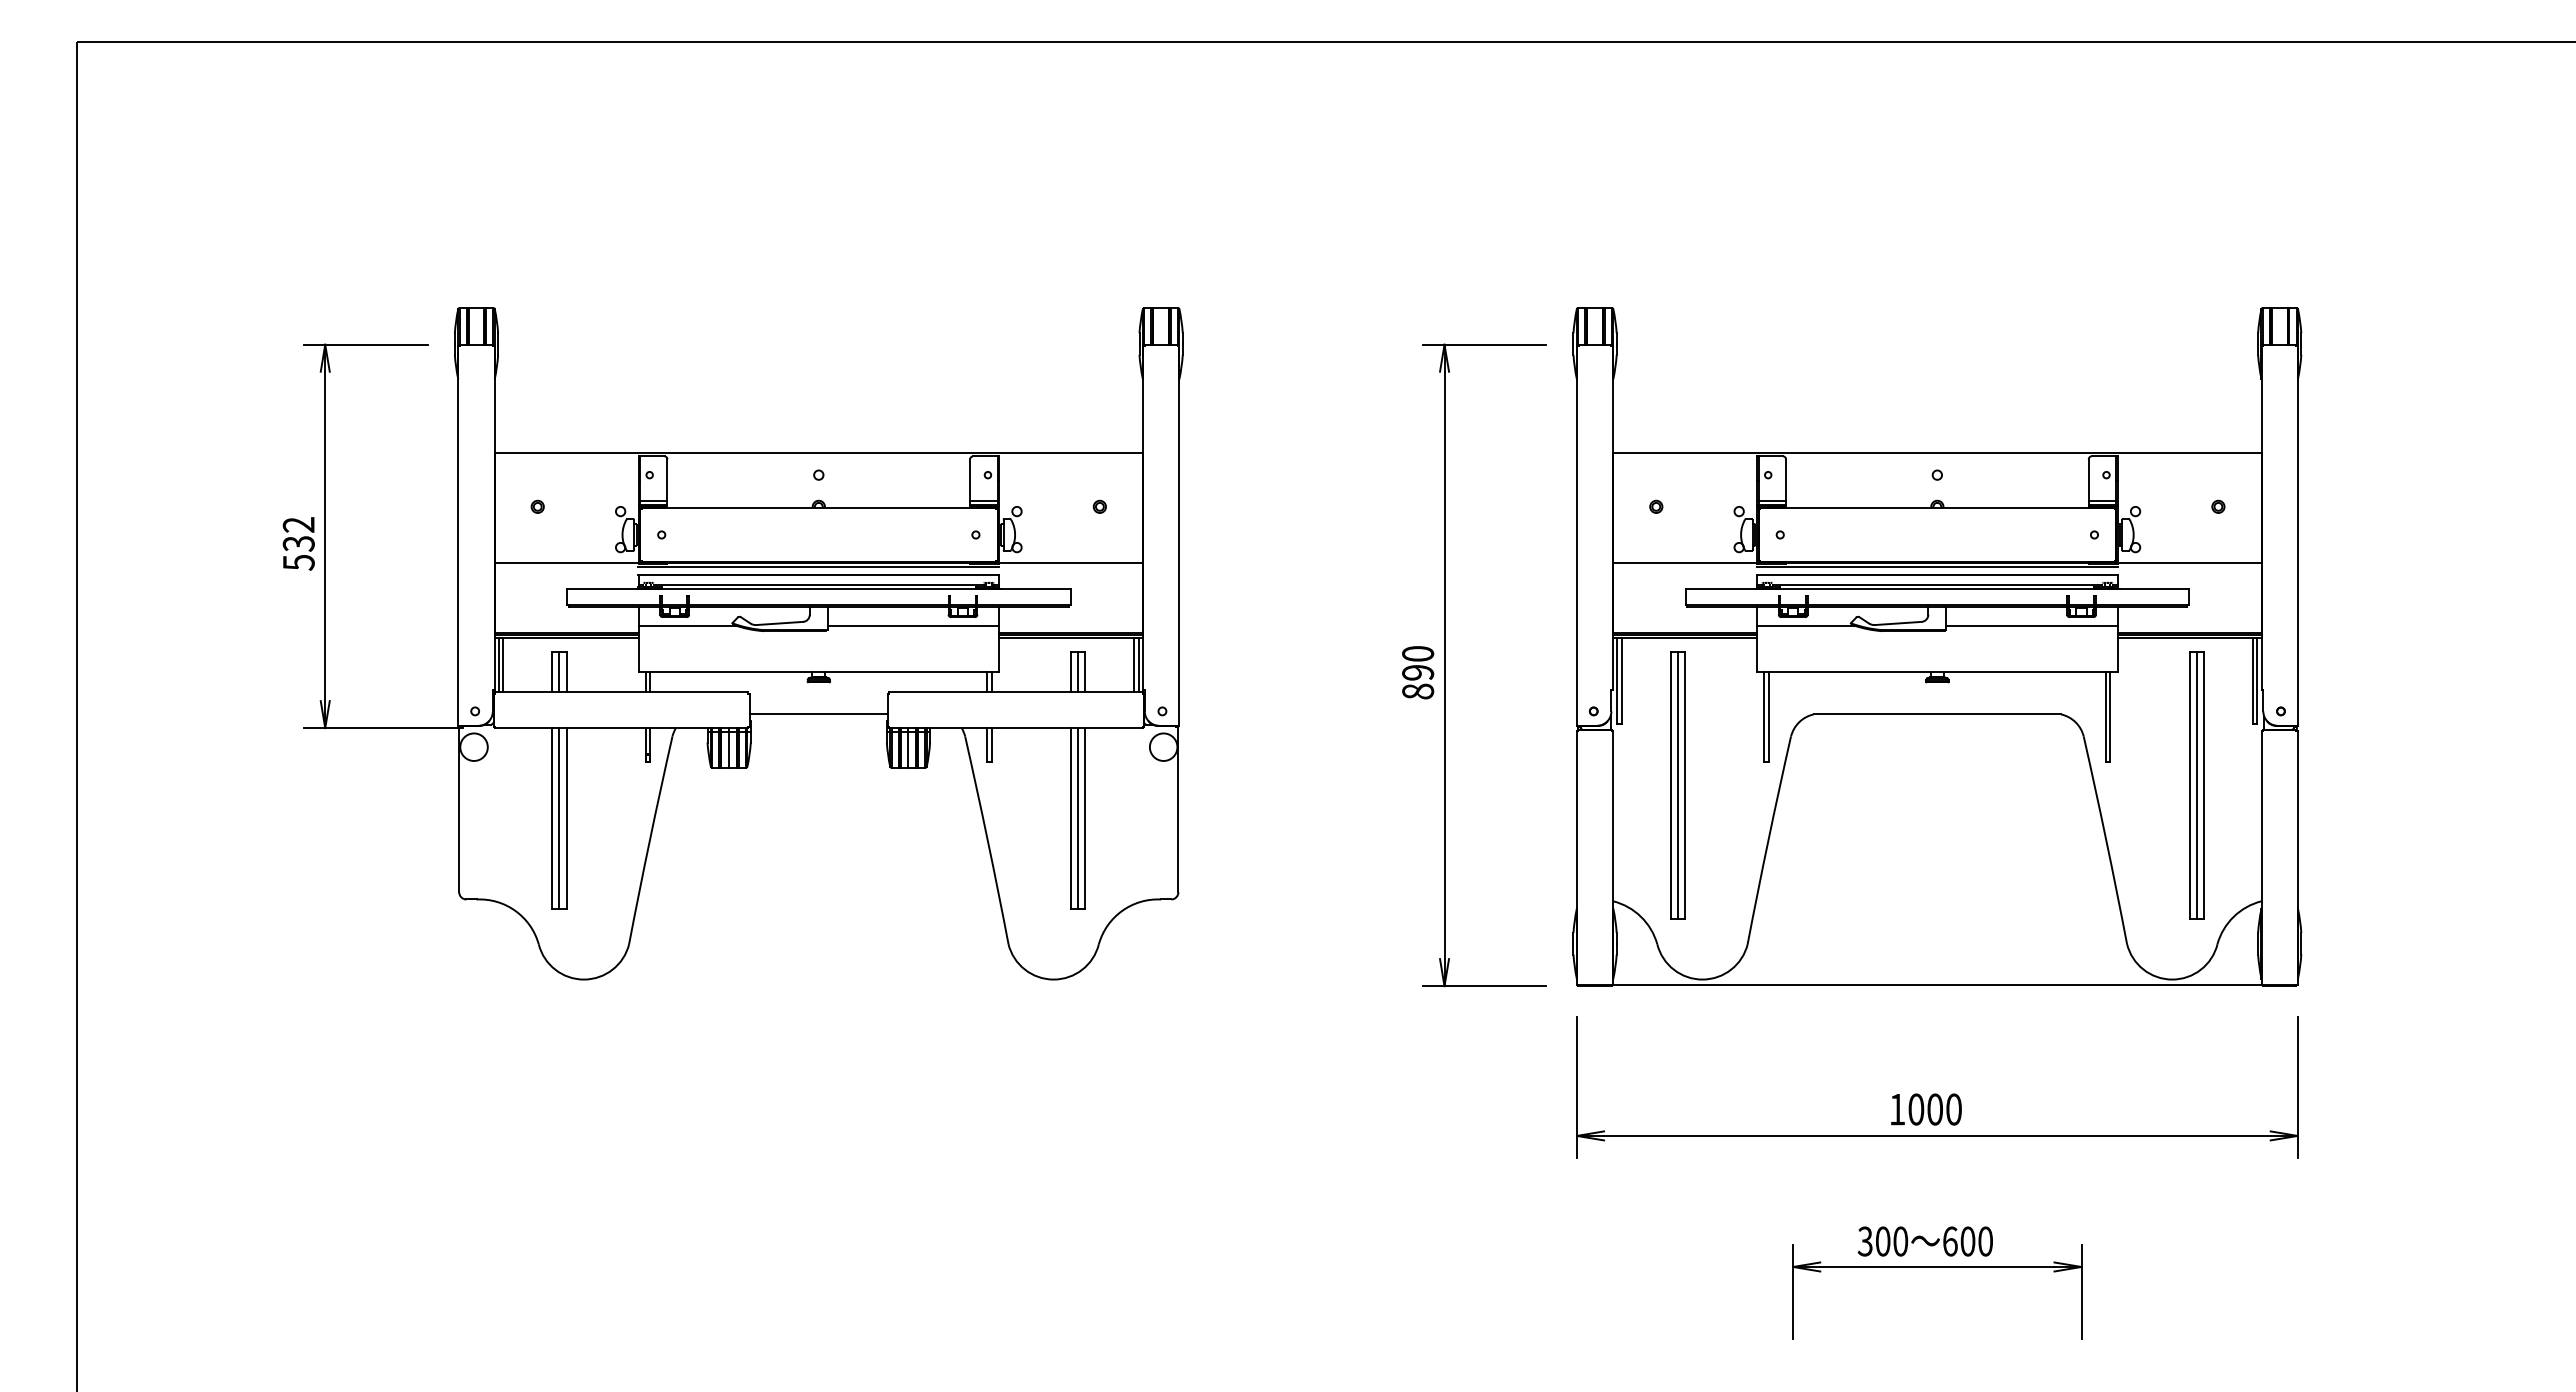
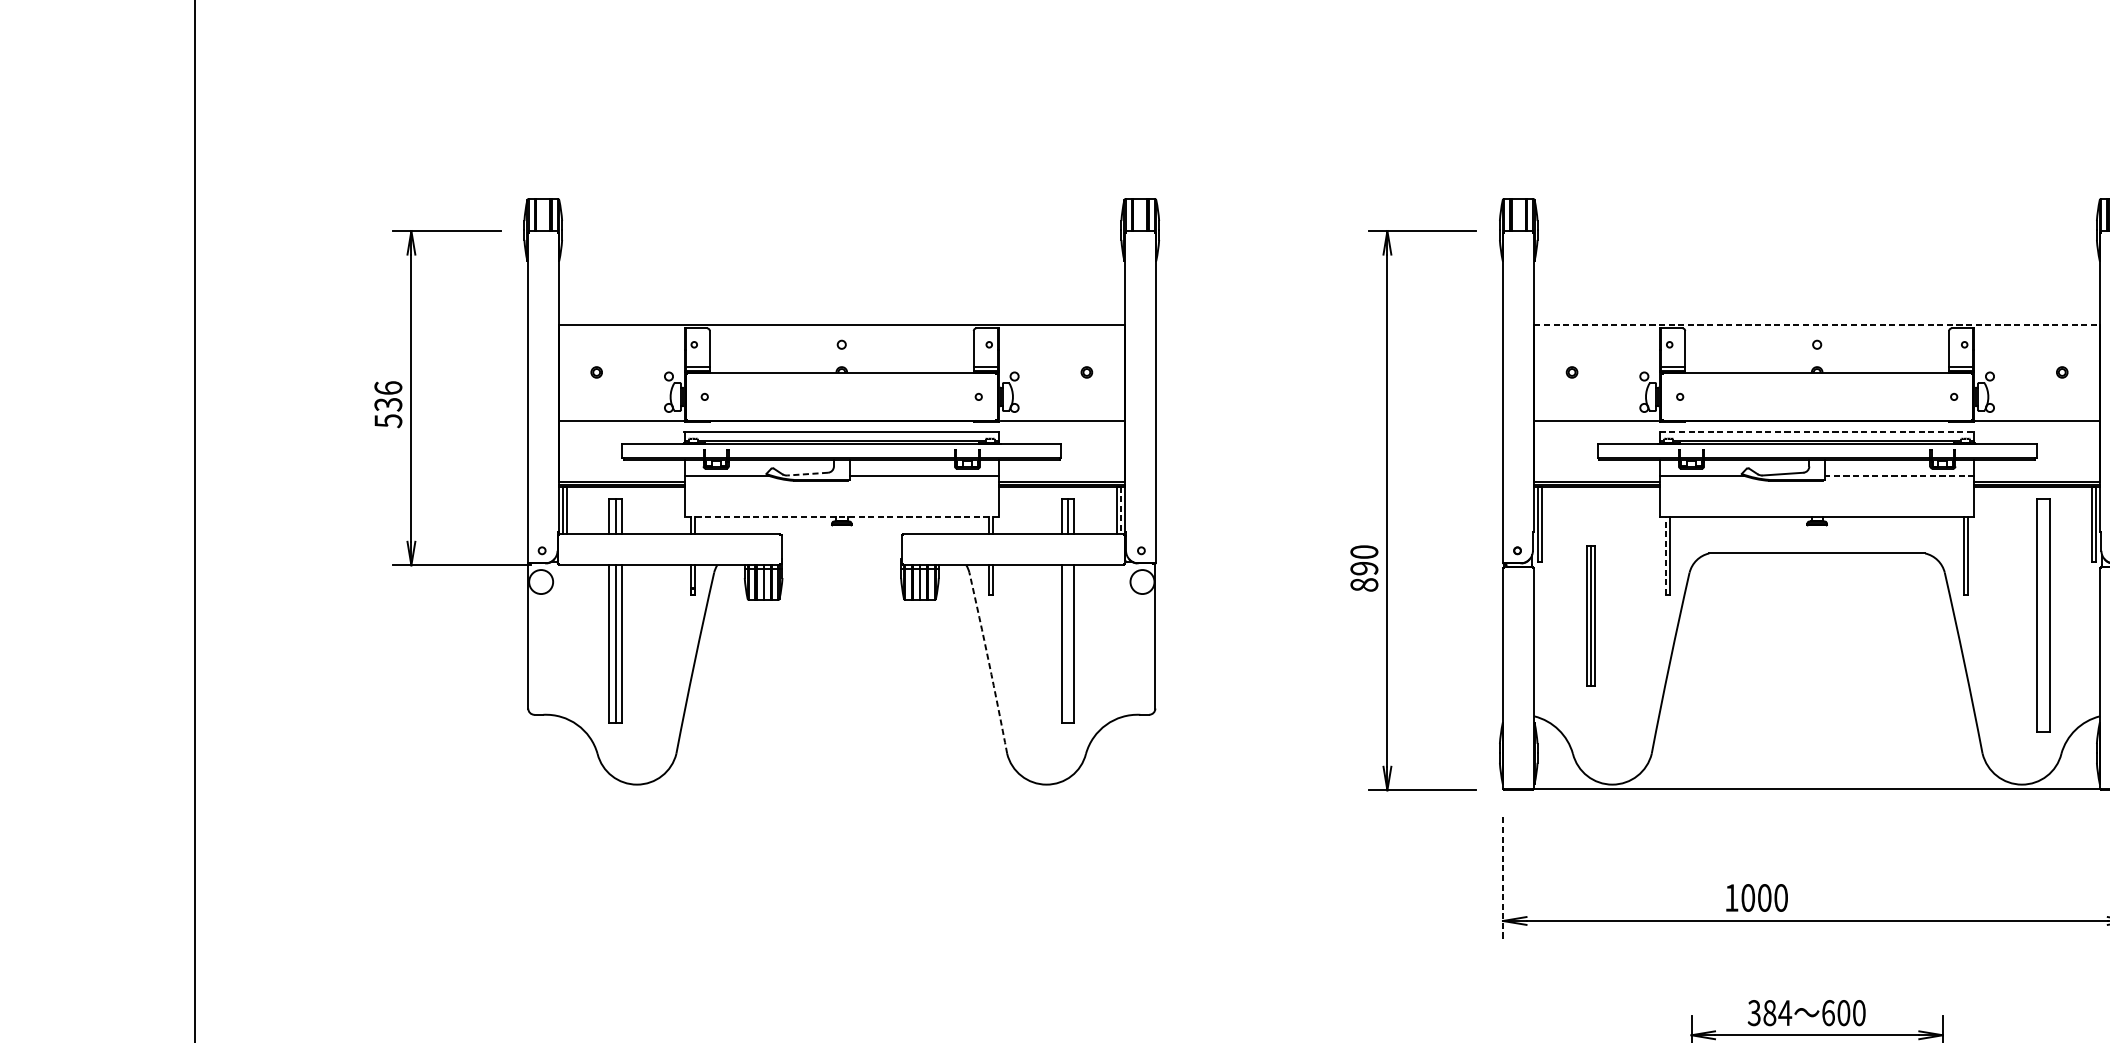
line: (1937, 452) -> (1817, 325), solid -> dashed
text: (298, 524) -> (388, 387), 532 -> 536
line: (818, 567) -> (841, 425), removed
line: (1936, 567) -> (1816, 425), removed
line: (1937, 575) -> (1817, 432), solid -> dashed
line: (779, 623) -> (807, 474), solid -> dashed
line: (2031, 625) -> (1899, 475), solid -> dashed
line: (1138, 665) -> (1120, 510), solid -> dashed
line: (818, 672) -> (841, 516), solid -> dashed
text: (1418, 672) -> (1364, 568), moved
line: (818, 714) -> (841, 553), removed
line: (1764, 717) -> (1666, 556), solid -> dashed
part: (1677, 785) -> (1590, 615), size x0.6
line: (2196, 785) -> (2043, 615), removed
line: (1078, 818) -> (1068, 644), removed
arc: (987, 840) -> (988, 663), solid -> dashed
line: (1577, 1087) -> (1503, 878), solid -> dashed
text: (1926, 1109) -> (1757, 897), moved
text: (1891, 1241) -> (1777, 1013), 300 -> 384

